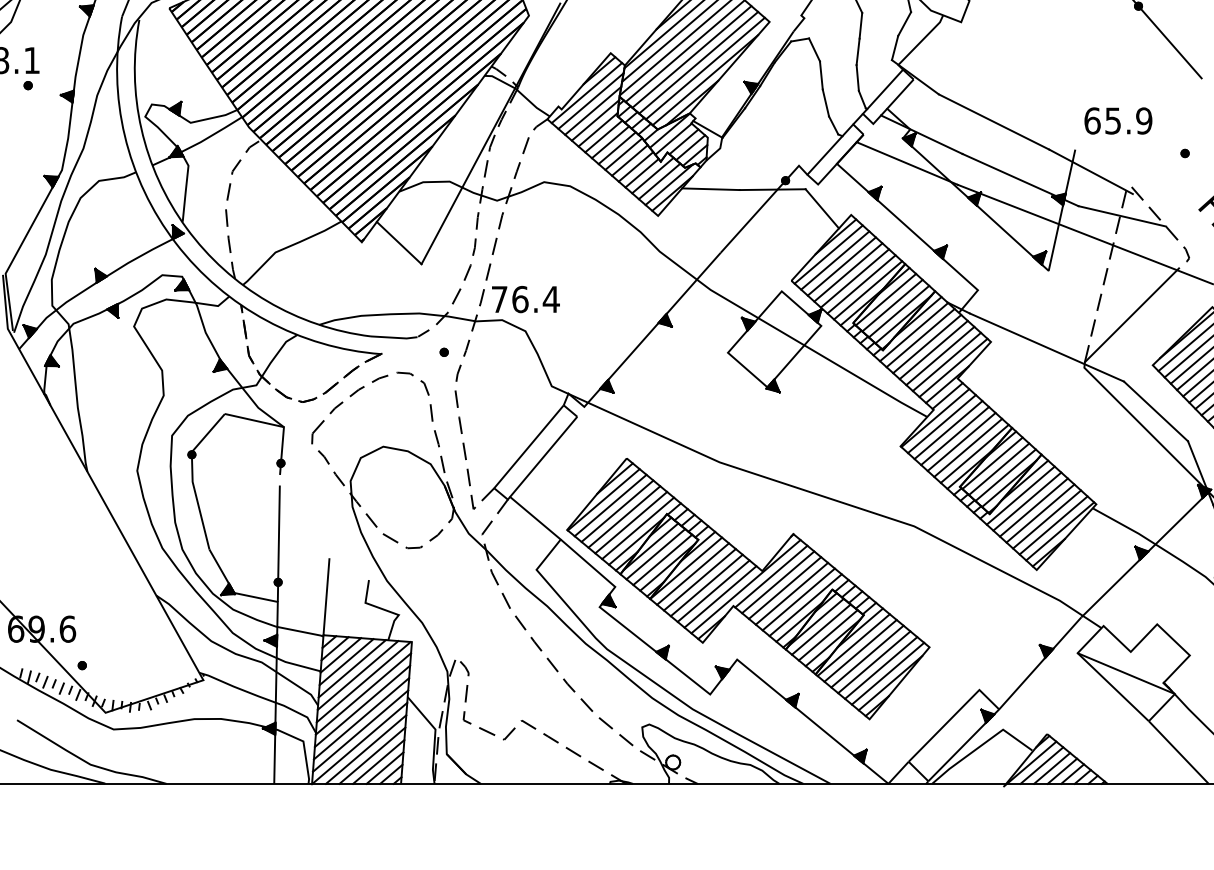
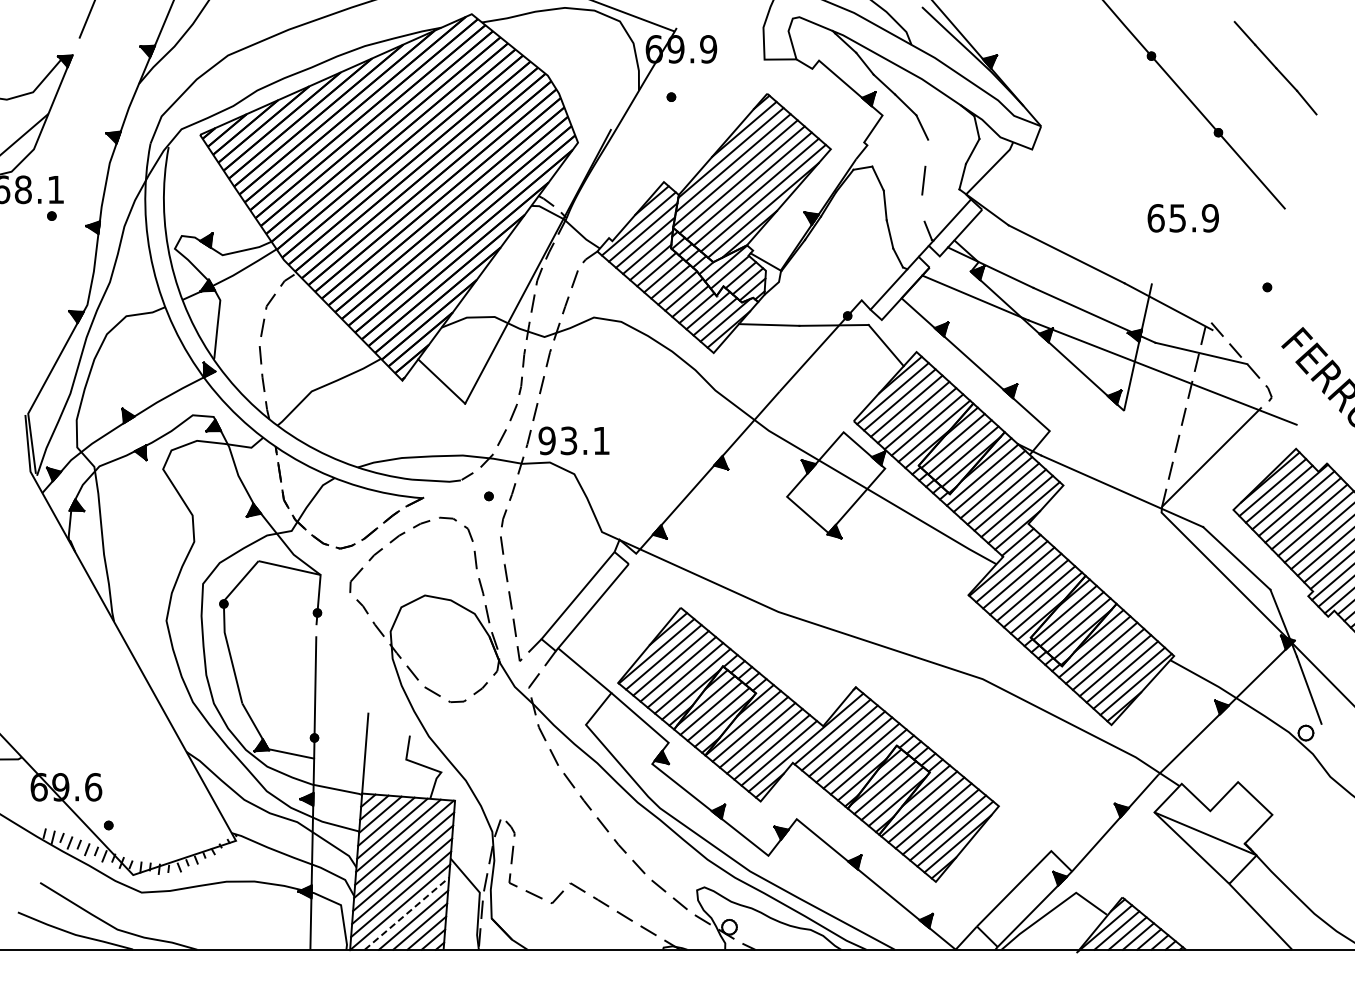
line: (860, 25) -> (926, 152), removed
line: (857, 77) -> (923, 207), removed
text: (1117, 121) -> (1182, 218), moved
text: (525, 299) -> (574, 440), 76.4 -> 93.1
line: (366, 749) -> (407, 913), solid -> dashed

